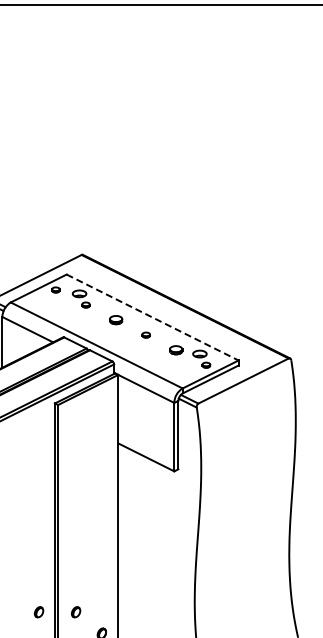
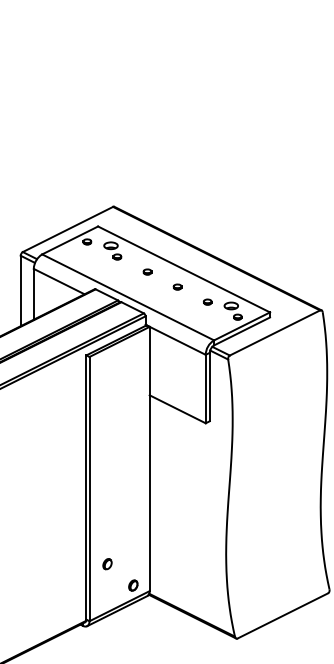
line: (153, 317) -> (184, 269), dashed -> solid
part: (116, 319) -> (147, 271), size x0.62
part: (176, 349) -> (207, 301), size x0.62
part: (39, 612) -> (70, 564), removed

